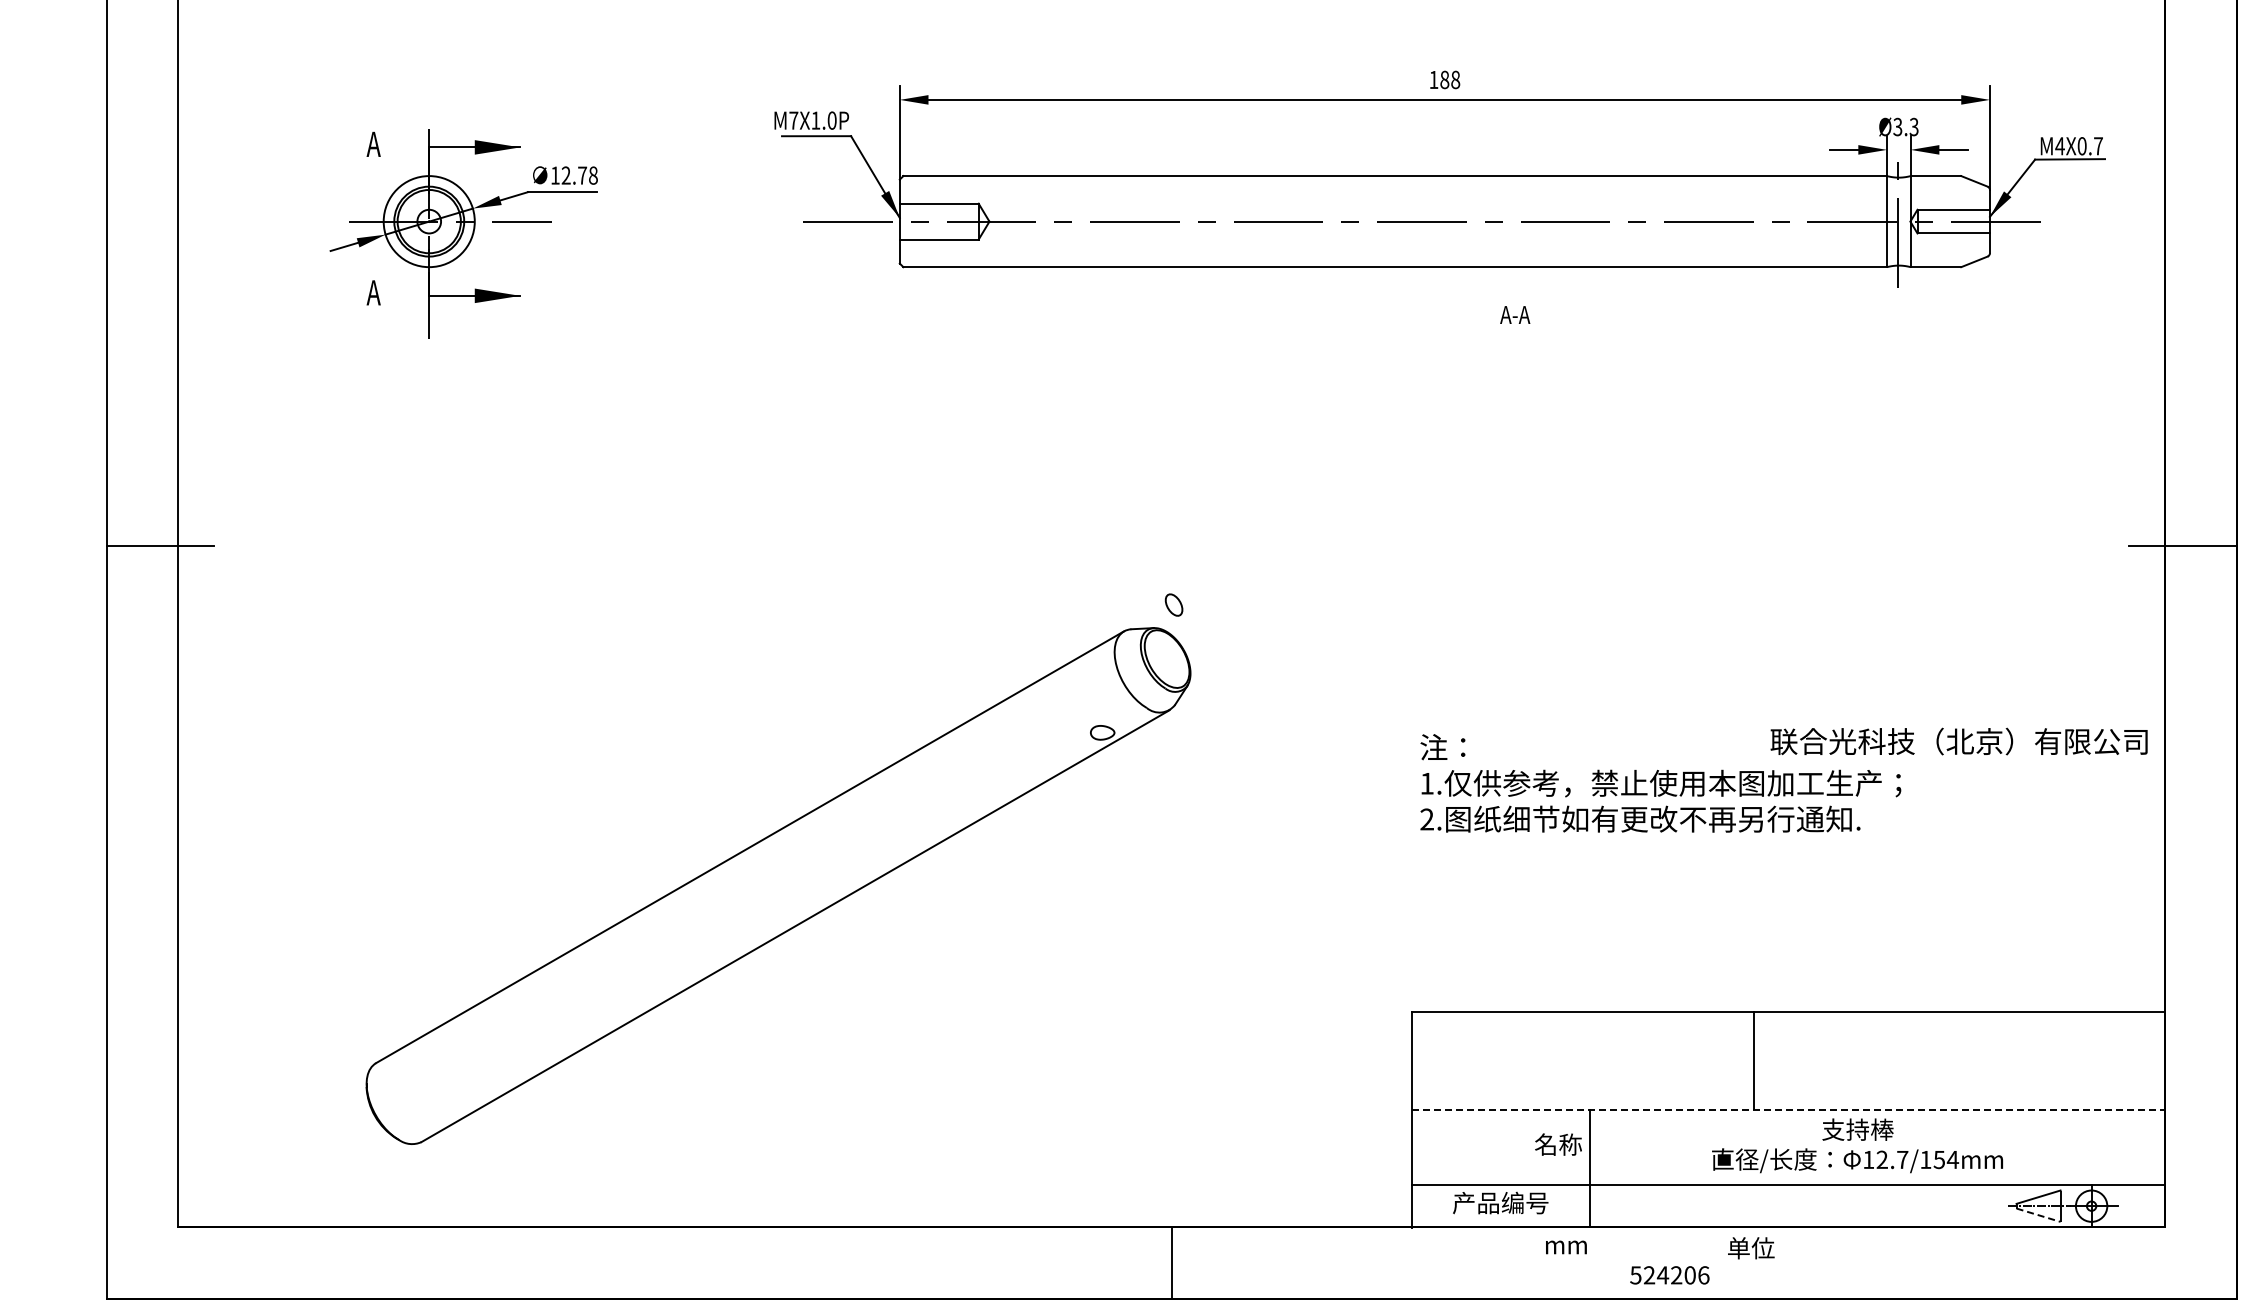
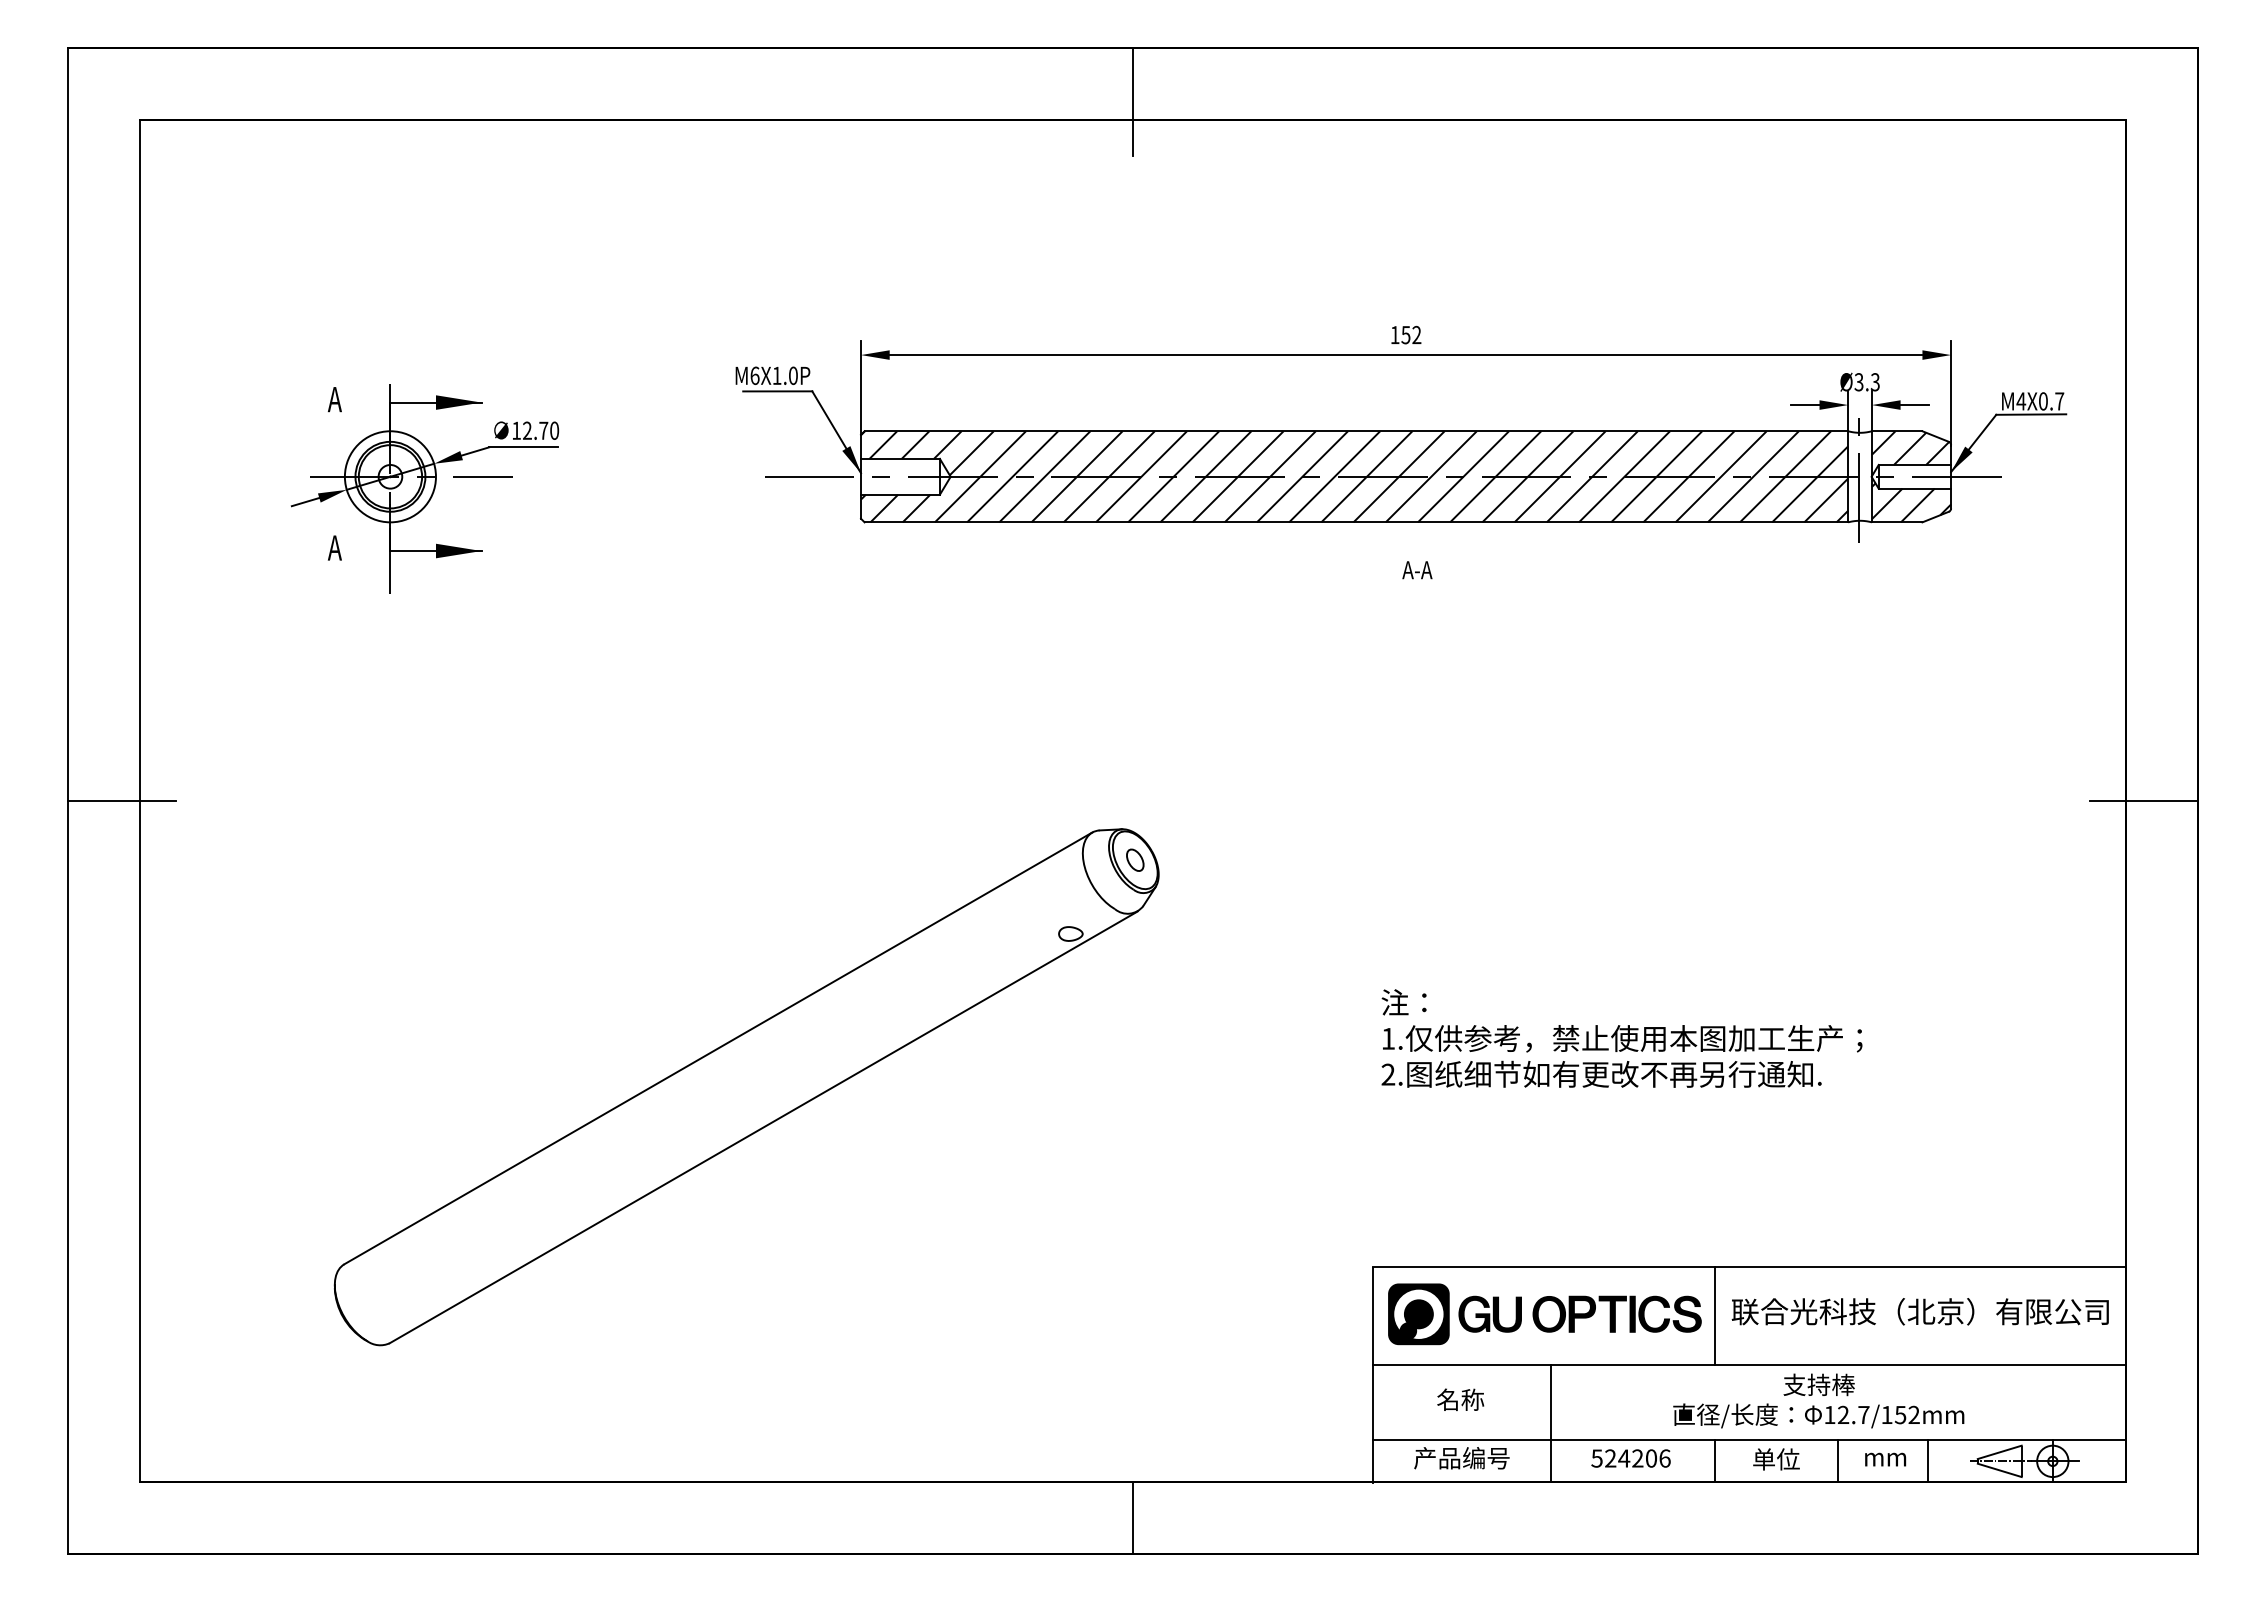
text: (1450, 80) -> (1411, 335), 188 -> 152
text: (793, 120) -> (754, 375), M7X1.0P -> M6X1.0P
text: (593, 175) -> (554, 430), 12.78 -> 12.70
hatch: (1949, 192) -> (1910, 447), added
hatch: (1393, 221) -> (1354, 476), added
hatch: (1950, 247) -> (1911, 502), added
text: (1515, 315) -> (1417, 570), moved
text: (1958, 741) -> (1919, 1311), moved
part: (778, 886) -> (746, 1087), moved
part: (1583, 1059) -> (1544, 1314), added
line: (1788, 1110) -> (1749, 1365), dashed -> solid
text: (1558, 1144) -> (1460, 1399), moved
text: (1953, 1159) -> (1914, 1414), 12.7/154mm -> 12.7/152mm
line: (1753, 1206) -> (1714, 1461), added
line: (1876, 1206) -> (1837, 1461), added
line: (1966, 1206) -> (1927, 1461), added
line: (2038, 1215) -> (1999, 1470), dashed -> solid
text: (1566, 1247) -> (1885, 1459), moved
text: (1751, 1248) -> (1776, 1459), moved
text: (1669, 1275) -> (1630, 1458), moved

